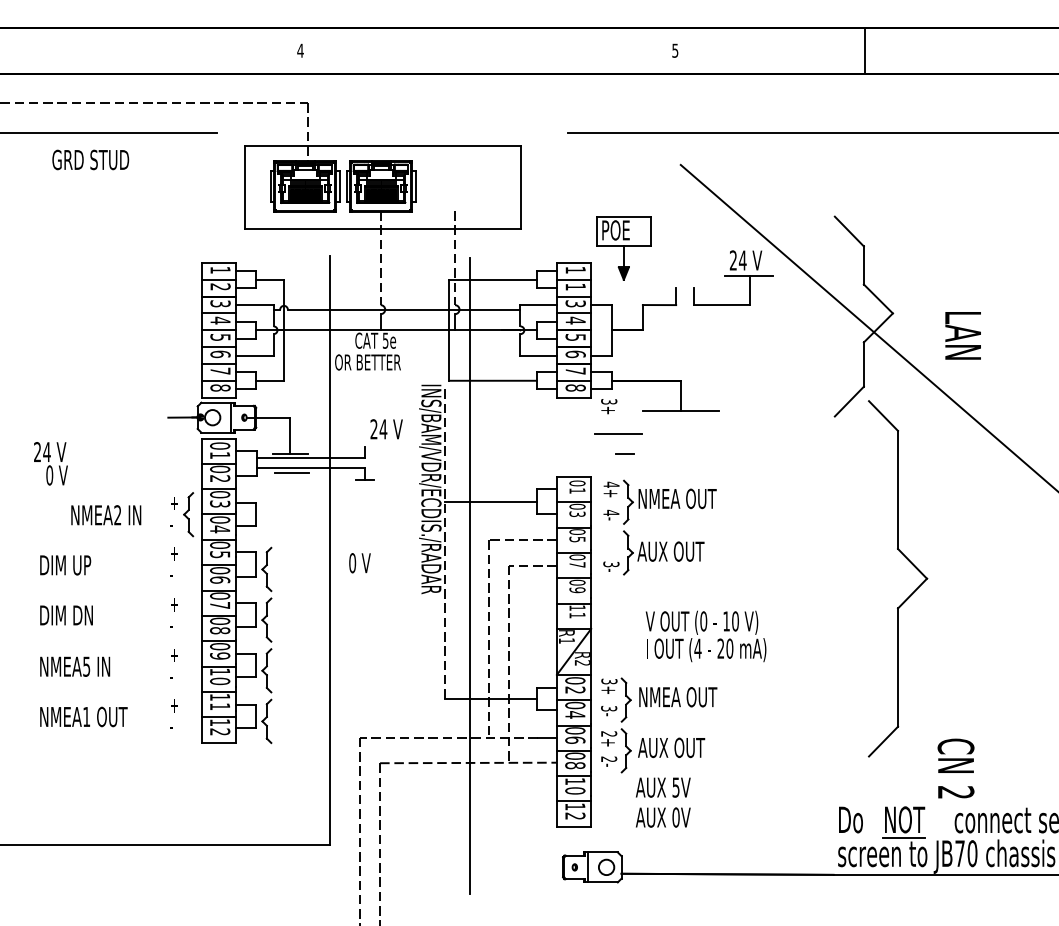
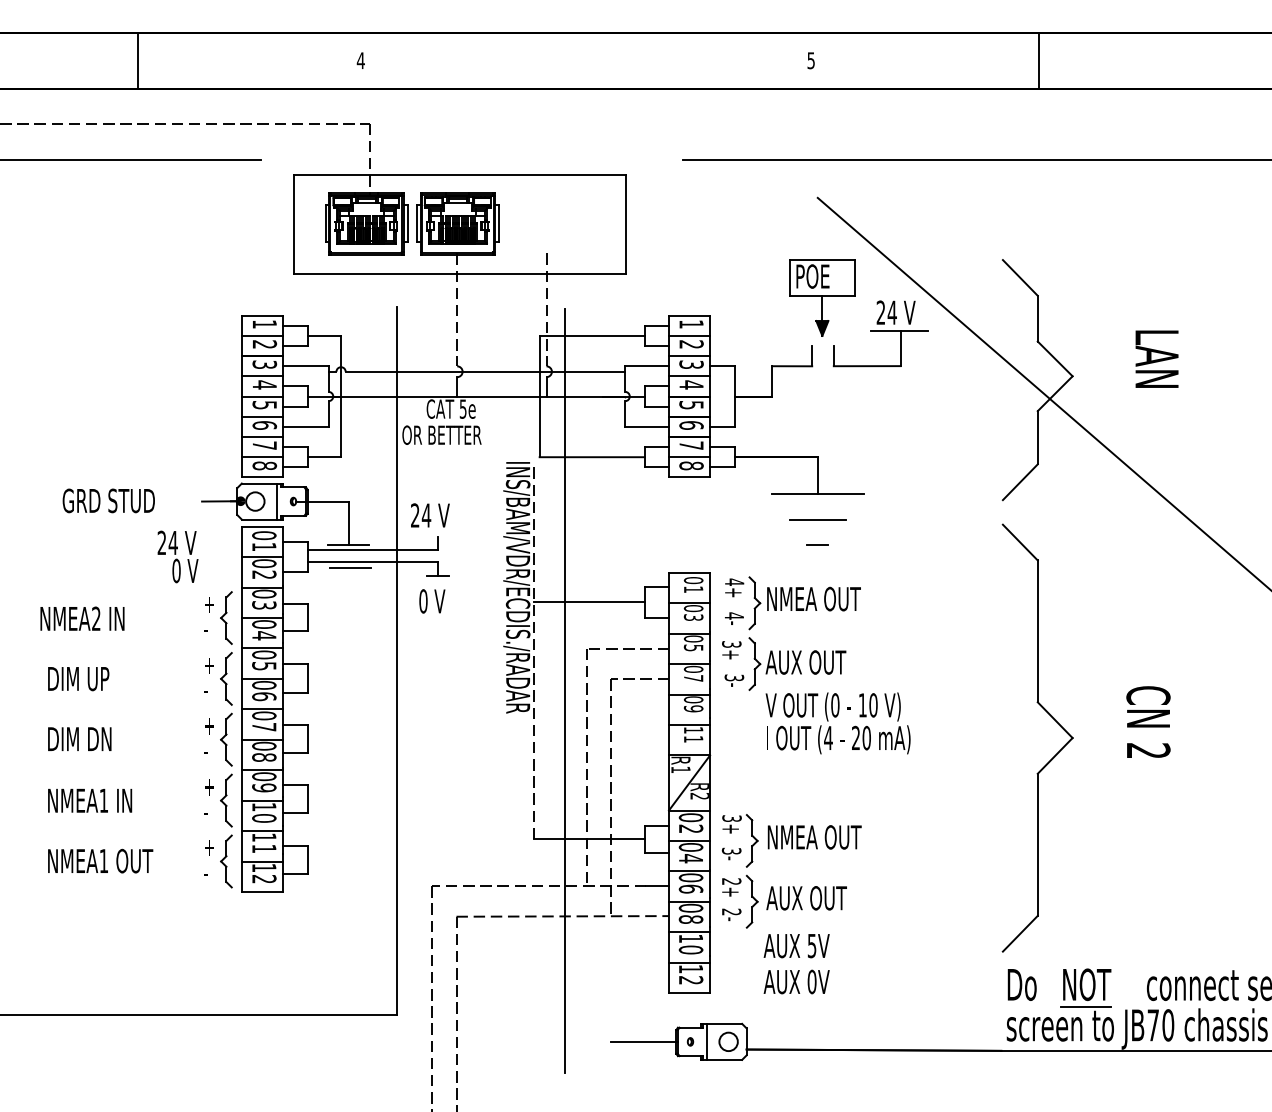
line: (115, 50) -> (138, 60), added
text: (90, 159) -> (108, 500), moved
part: (623, 247) -> (822, 297), moved
text: (575, 286) -> (691, 344), 1 -> 2
text: (962, 335) -> (1156, 358), moved
text: (608, 406) -> (731, 650), moved
text: (386, 429) -> (430, 515), moved
line: (618, 433) -> (817, 519), moved
line: (624, 453) -> (817, 544), moved
text: (50, 463) -> (177, 556), moved
text: (106, 515) -> (82, 618), moved
text: (360, 563) -> (432, 601), moved
part: (911, 564) -> (1054, 720), moved
text: (705, 636) -> (837, 723), moved
part: (266, 645) -> (226, 770), moved
text: (86, 666) -> (103, 800), NMEA5 -> NMEA1
text: (956, 768) -> (1148, 721), moved
line: (536, 867) -> (644, 1041), added

